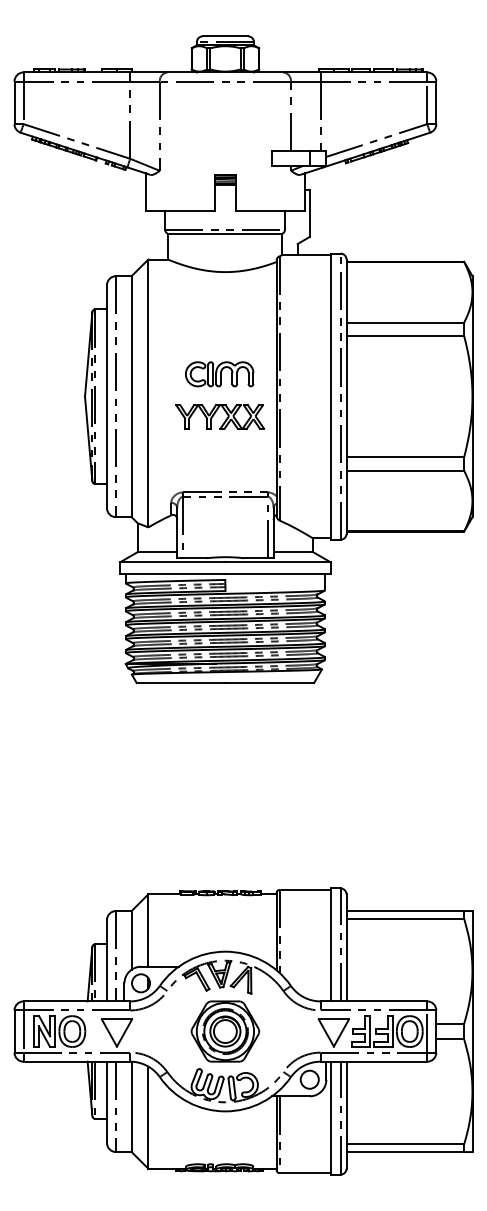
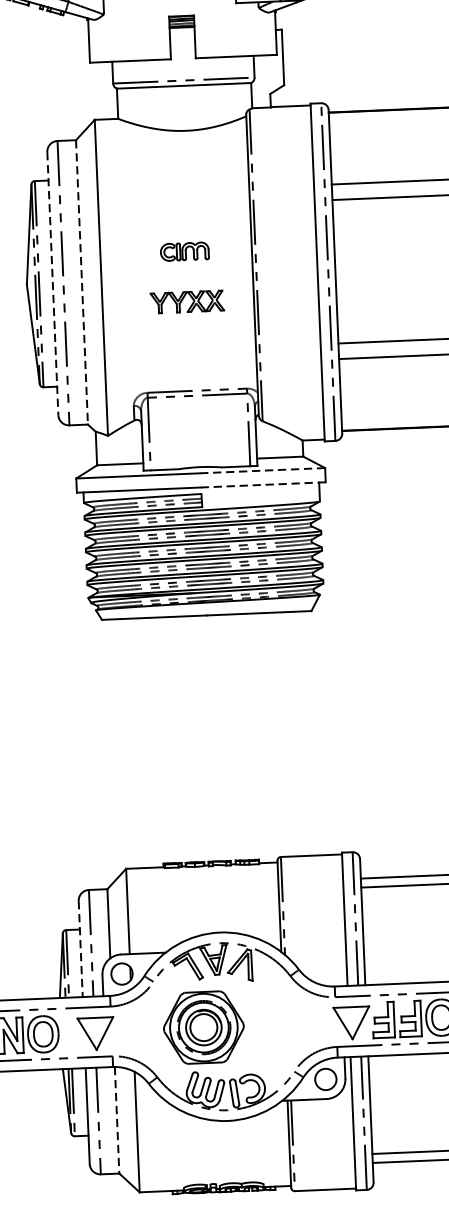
part: (219, 374) -> (184, 251), size x0.6
line: (131, 396) -> (81, 282), solid -> dashed
line: (107, 397) -> (53, 284), solid -> dashed
part: (219, 416) -> (186, 301), size x0.7
line: (278, 562) -> (263, 470), solid -> dashed
line: (278, 574) -> (263, 484), solid -> dashed
line: (107, 960) -> (81, 948), solid -> dashed
part: (225, 1031) -> (203, 1027), moved
line: (131, 1107) -> (116, 1121), solid -> dashed

